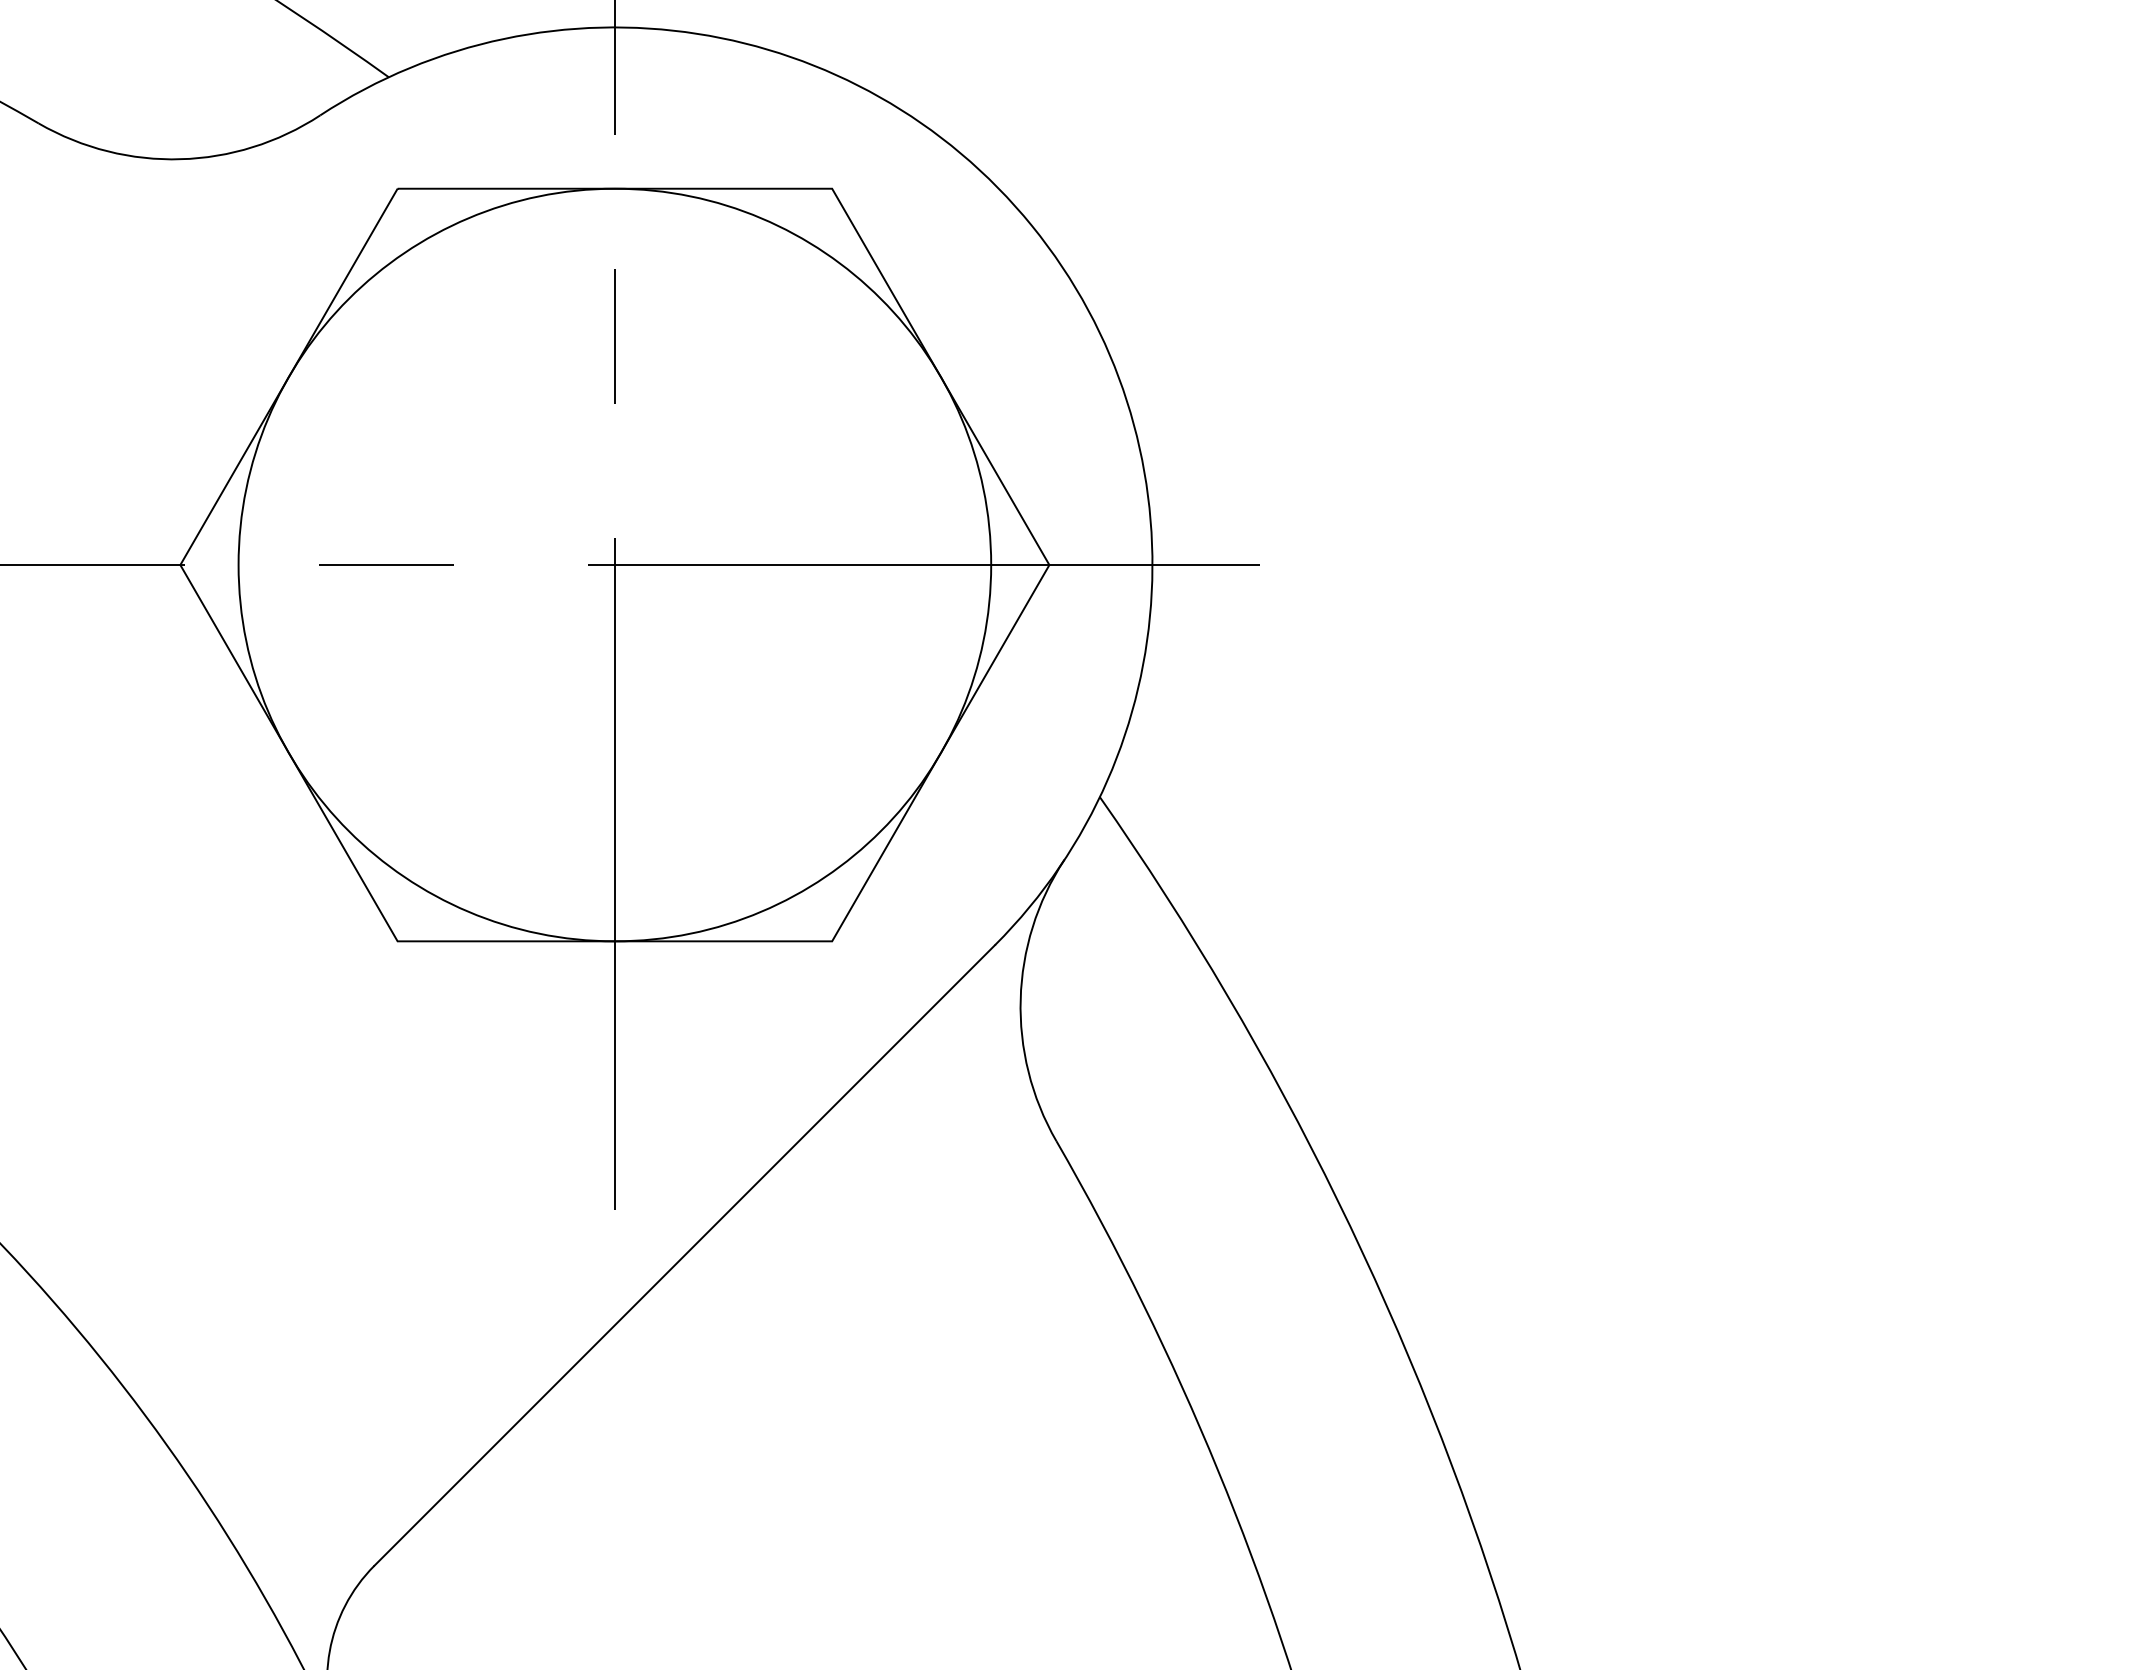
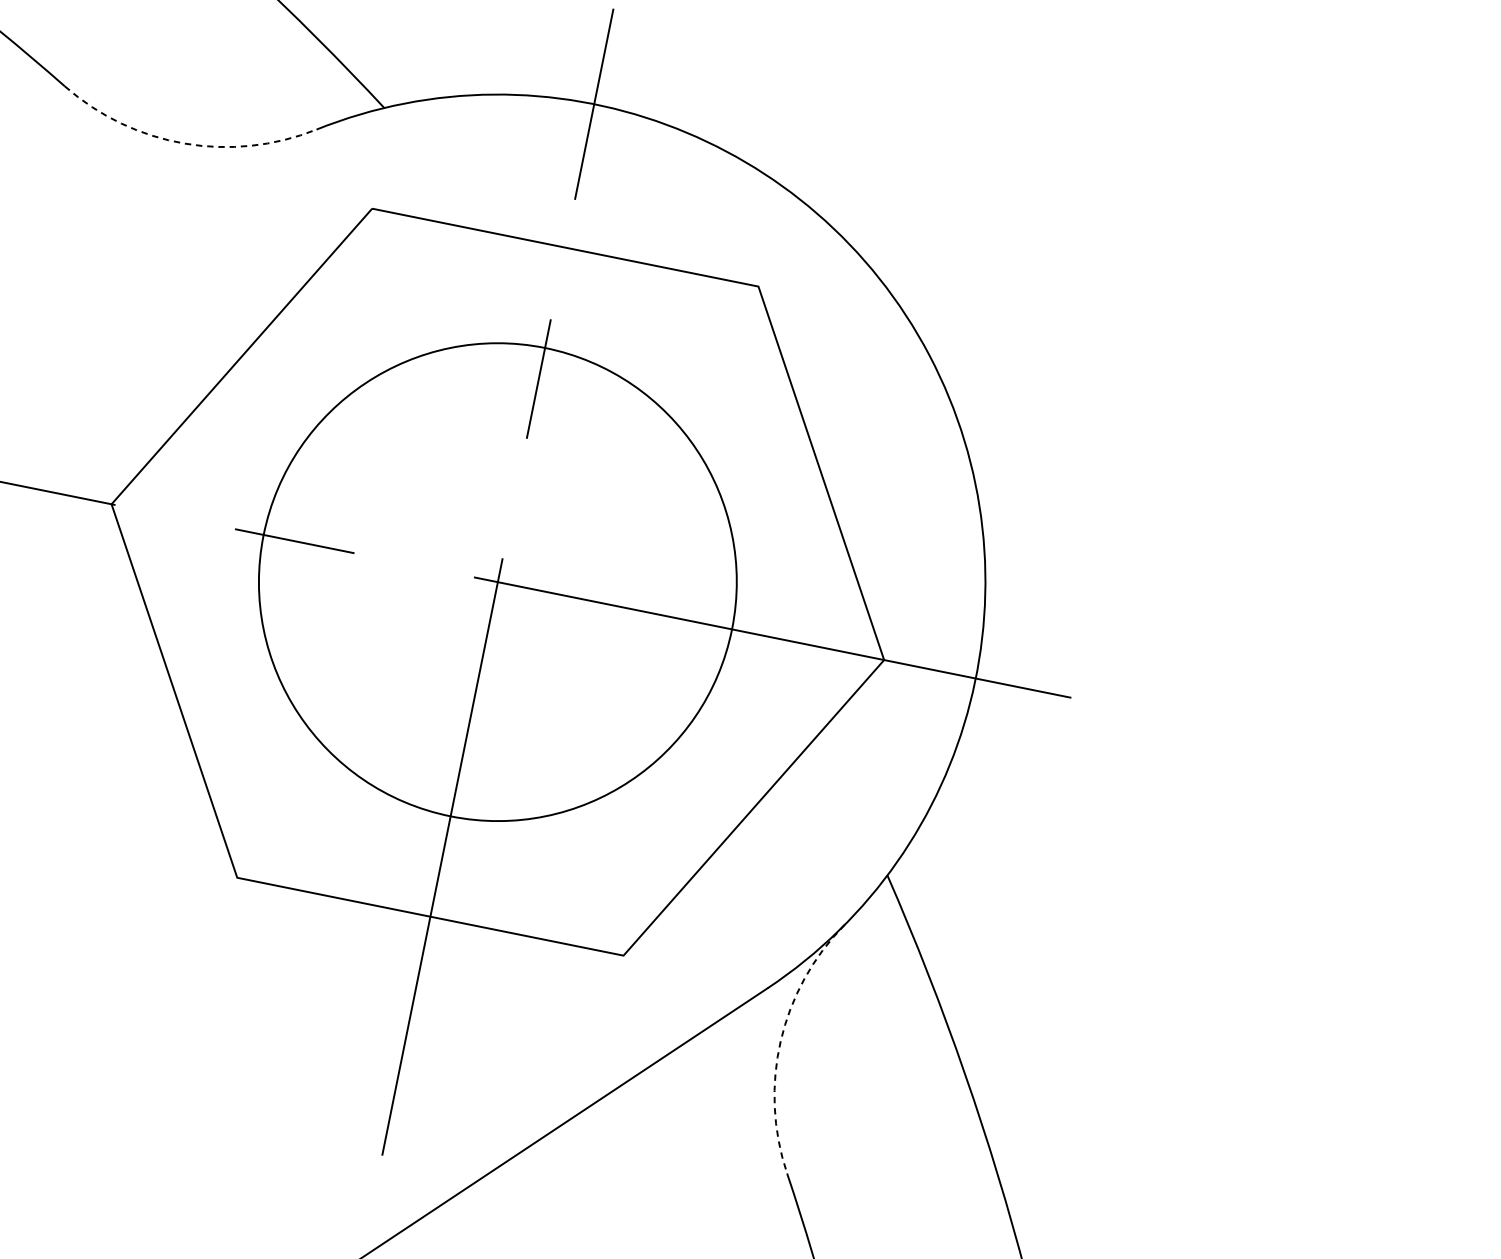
arc: (180, 159) -> (184, 143), solid -> dashed
circle: (614, 564) -> (497, 581), size x0.7
arc: (1020, 999) -> (780, 1041), solid -> dashed

